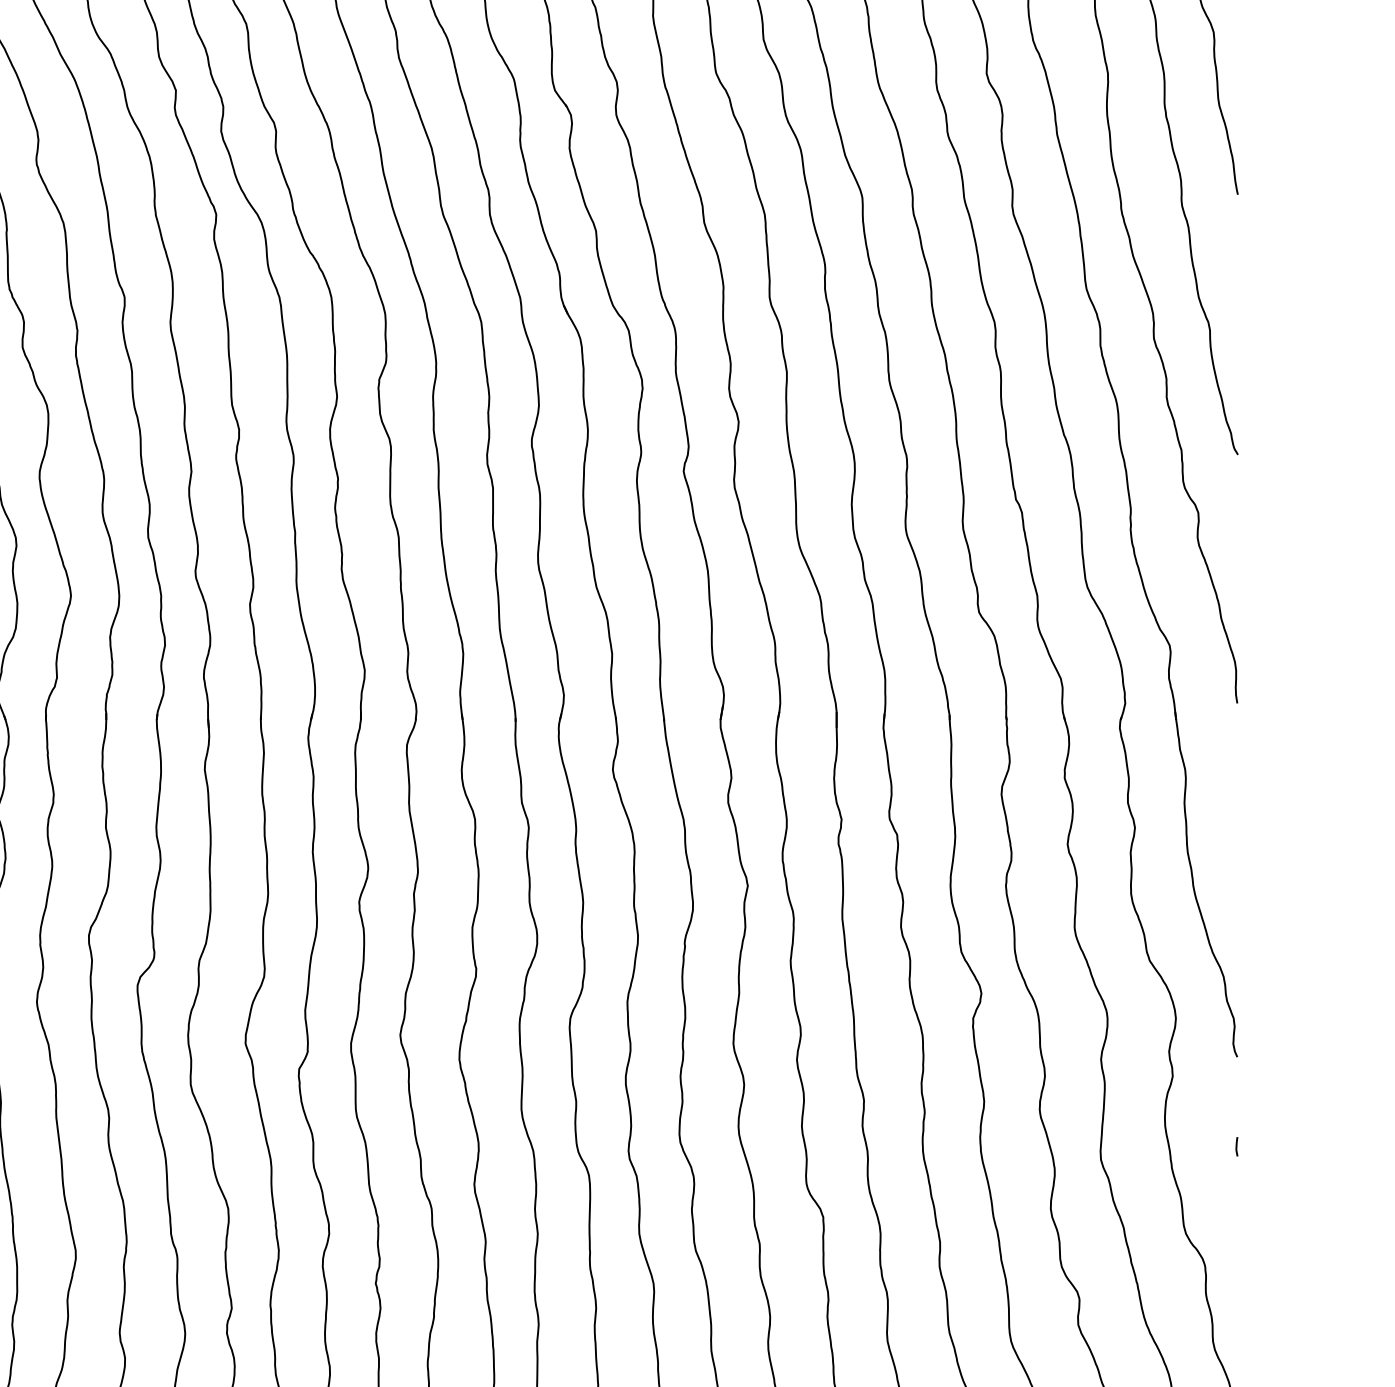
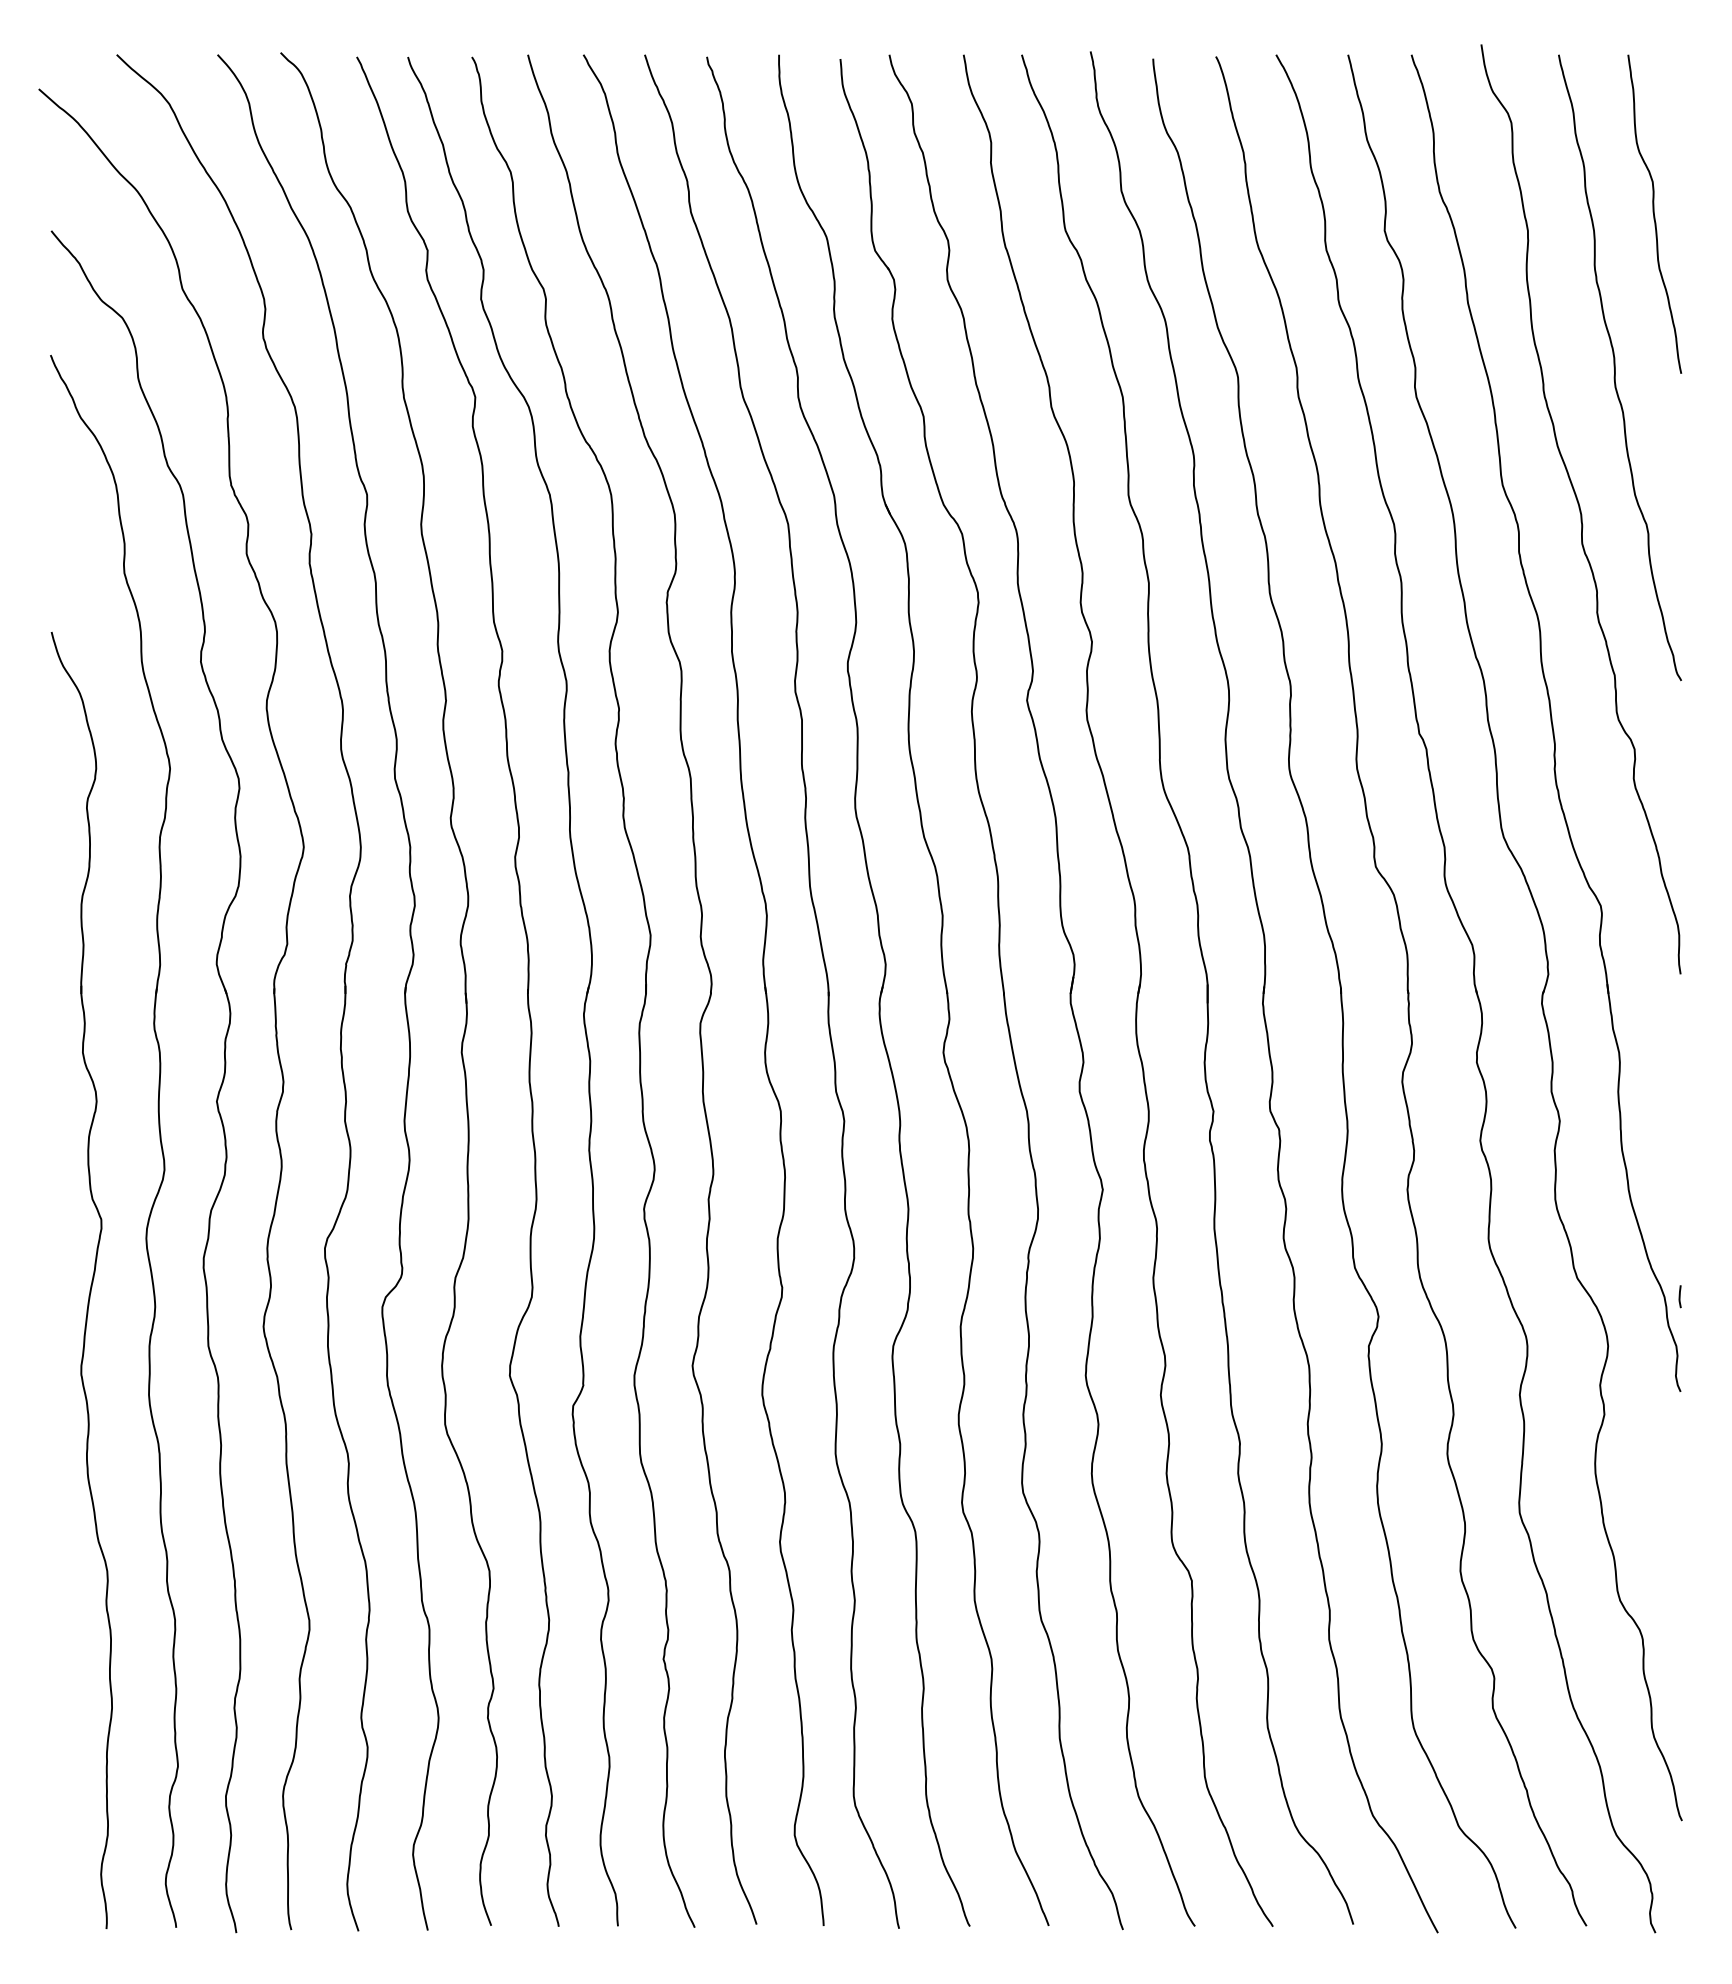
line: (1236, 1146) -> (1679, 1296), moved

